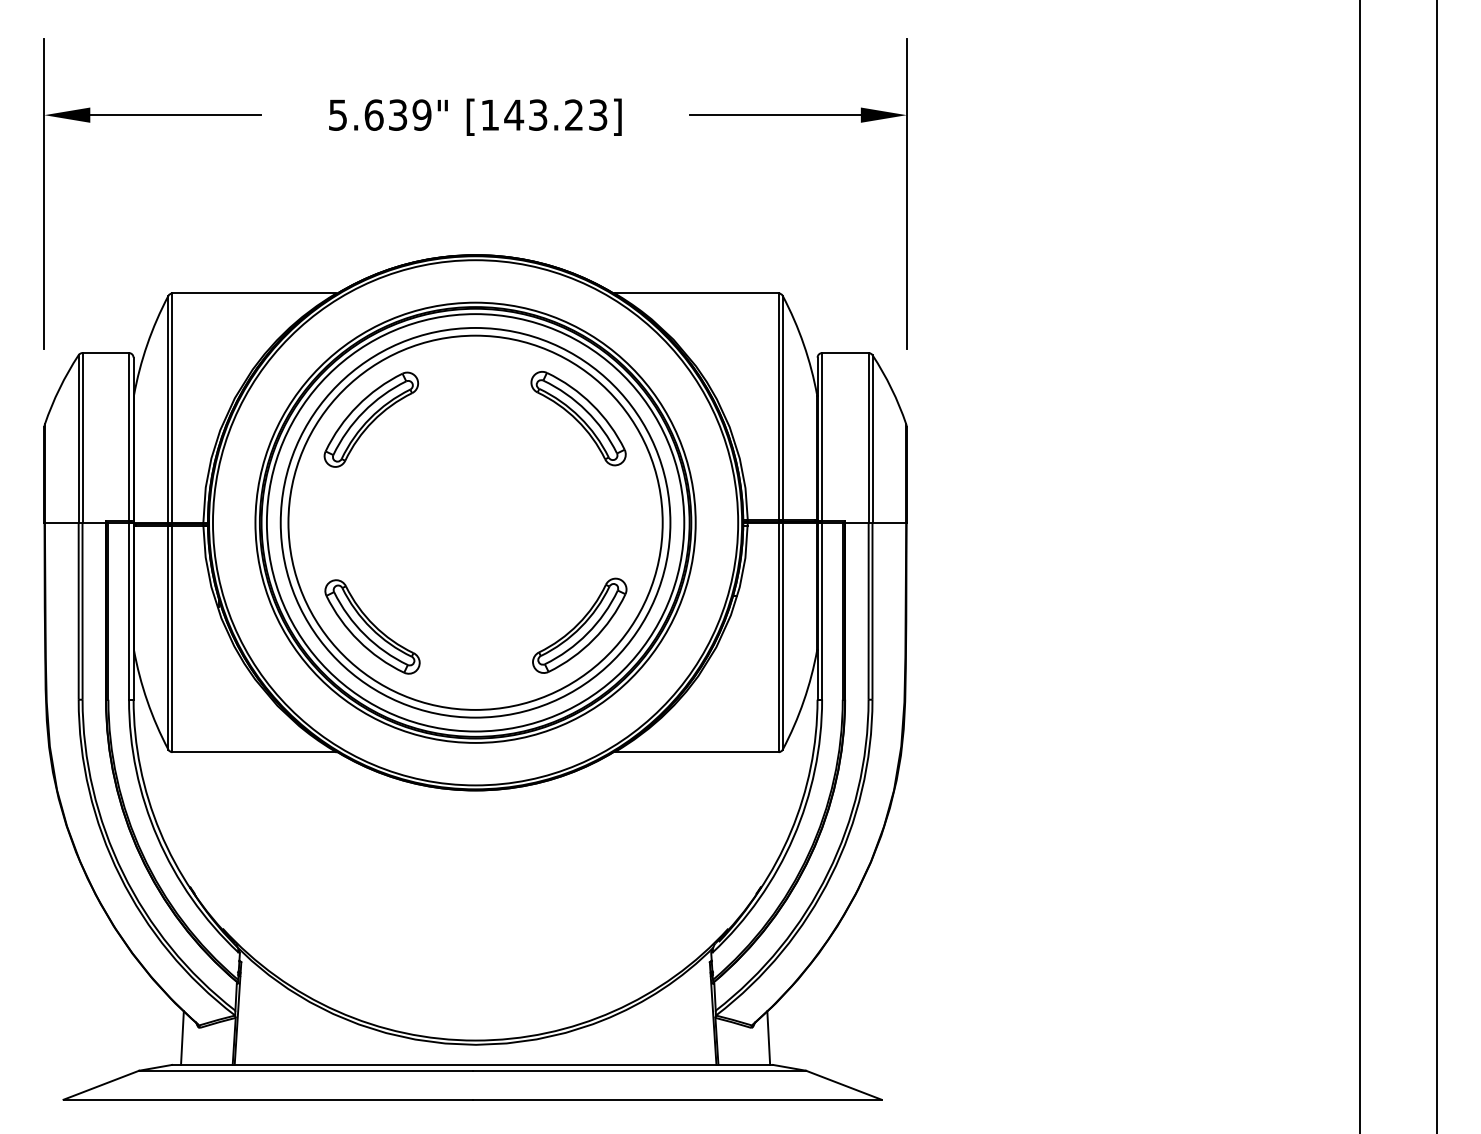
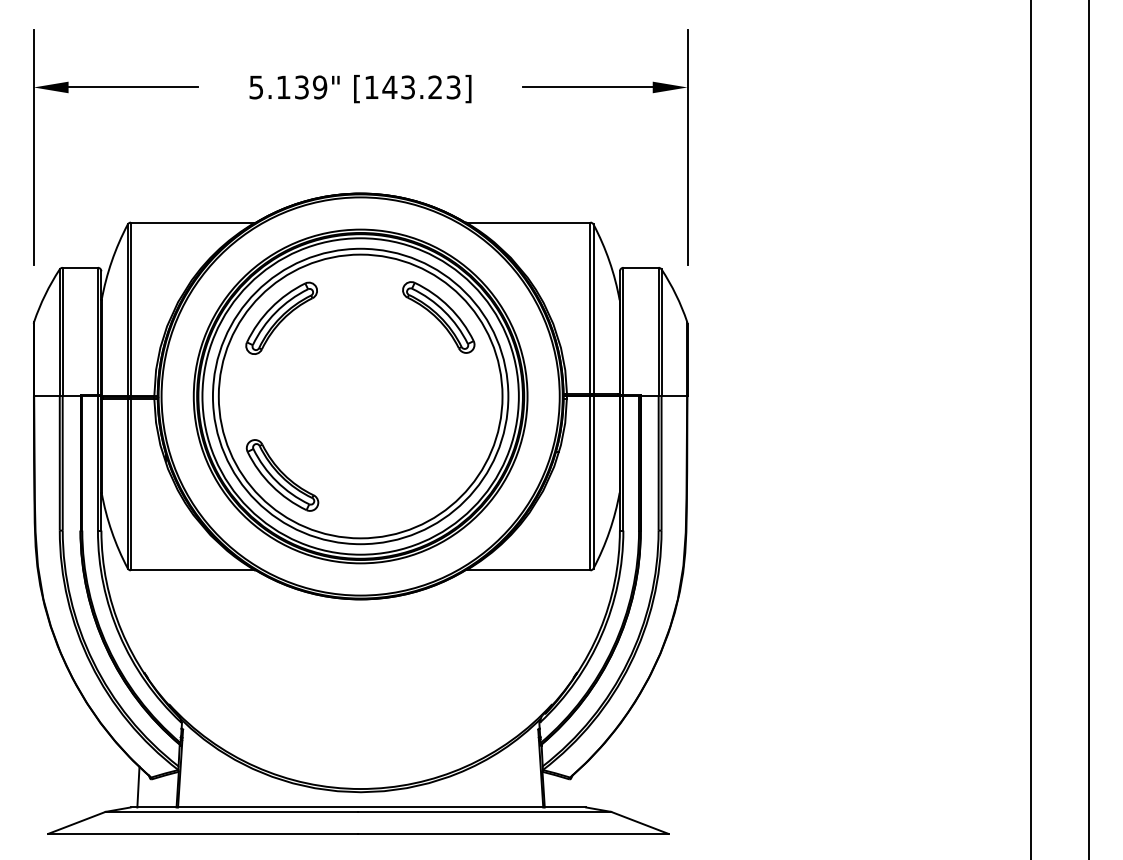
text: (373, 114) -> (283, 86), 5.639" -> 5.139"
part: (579, 625) -> (439, 474), removed
line: (768, 1037) -> (582, 786), removed

